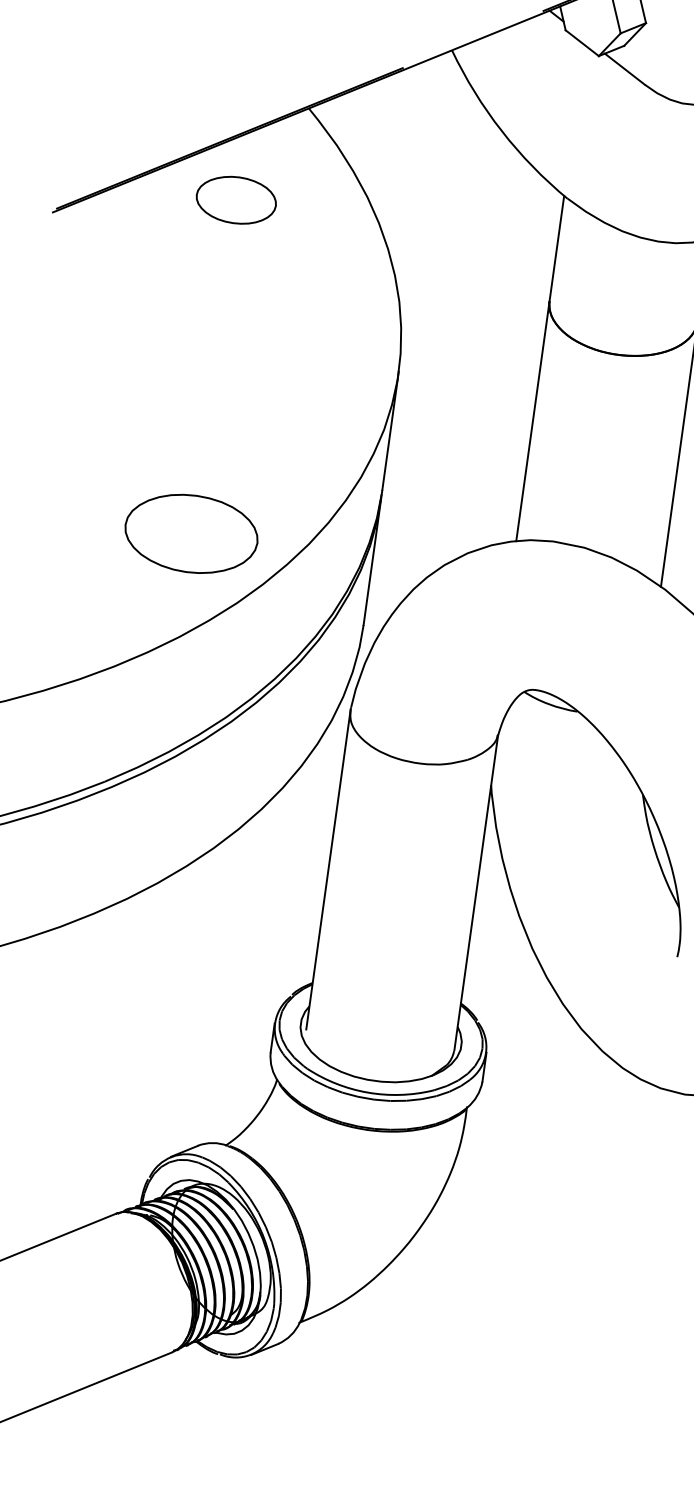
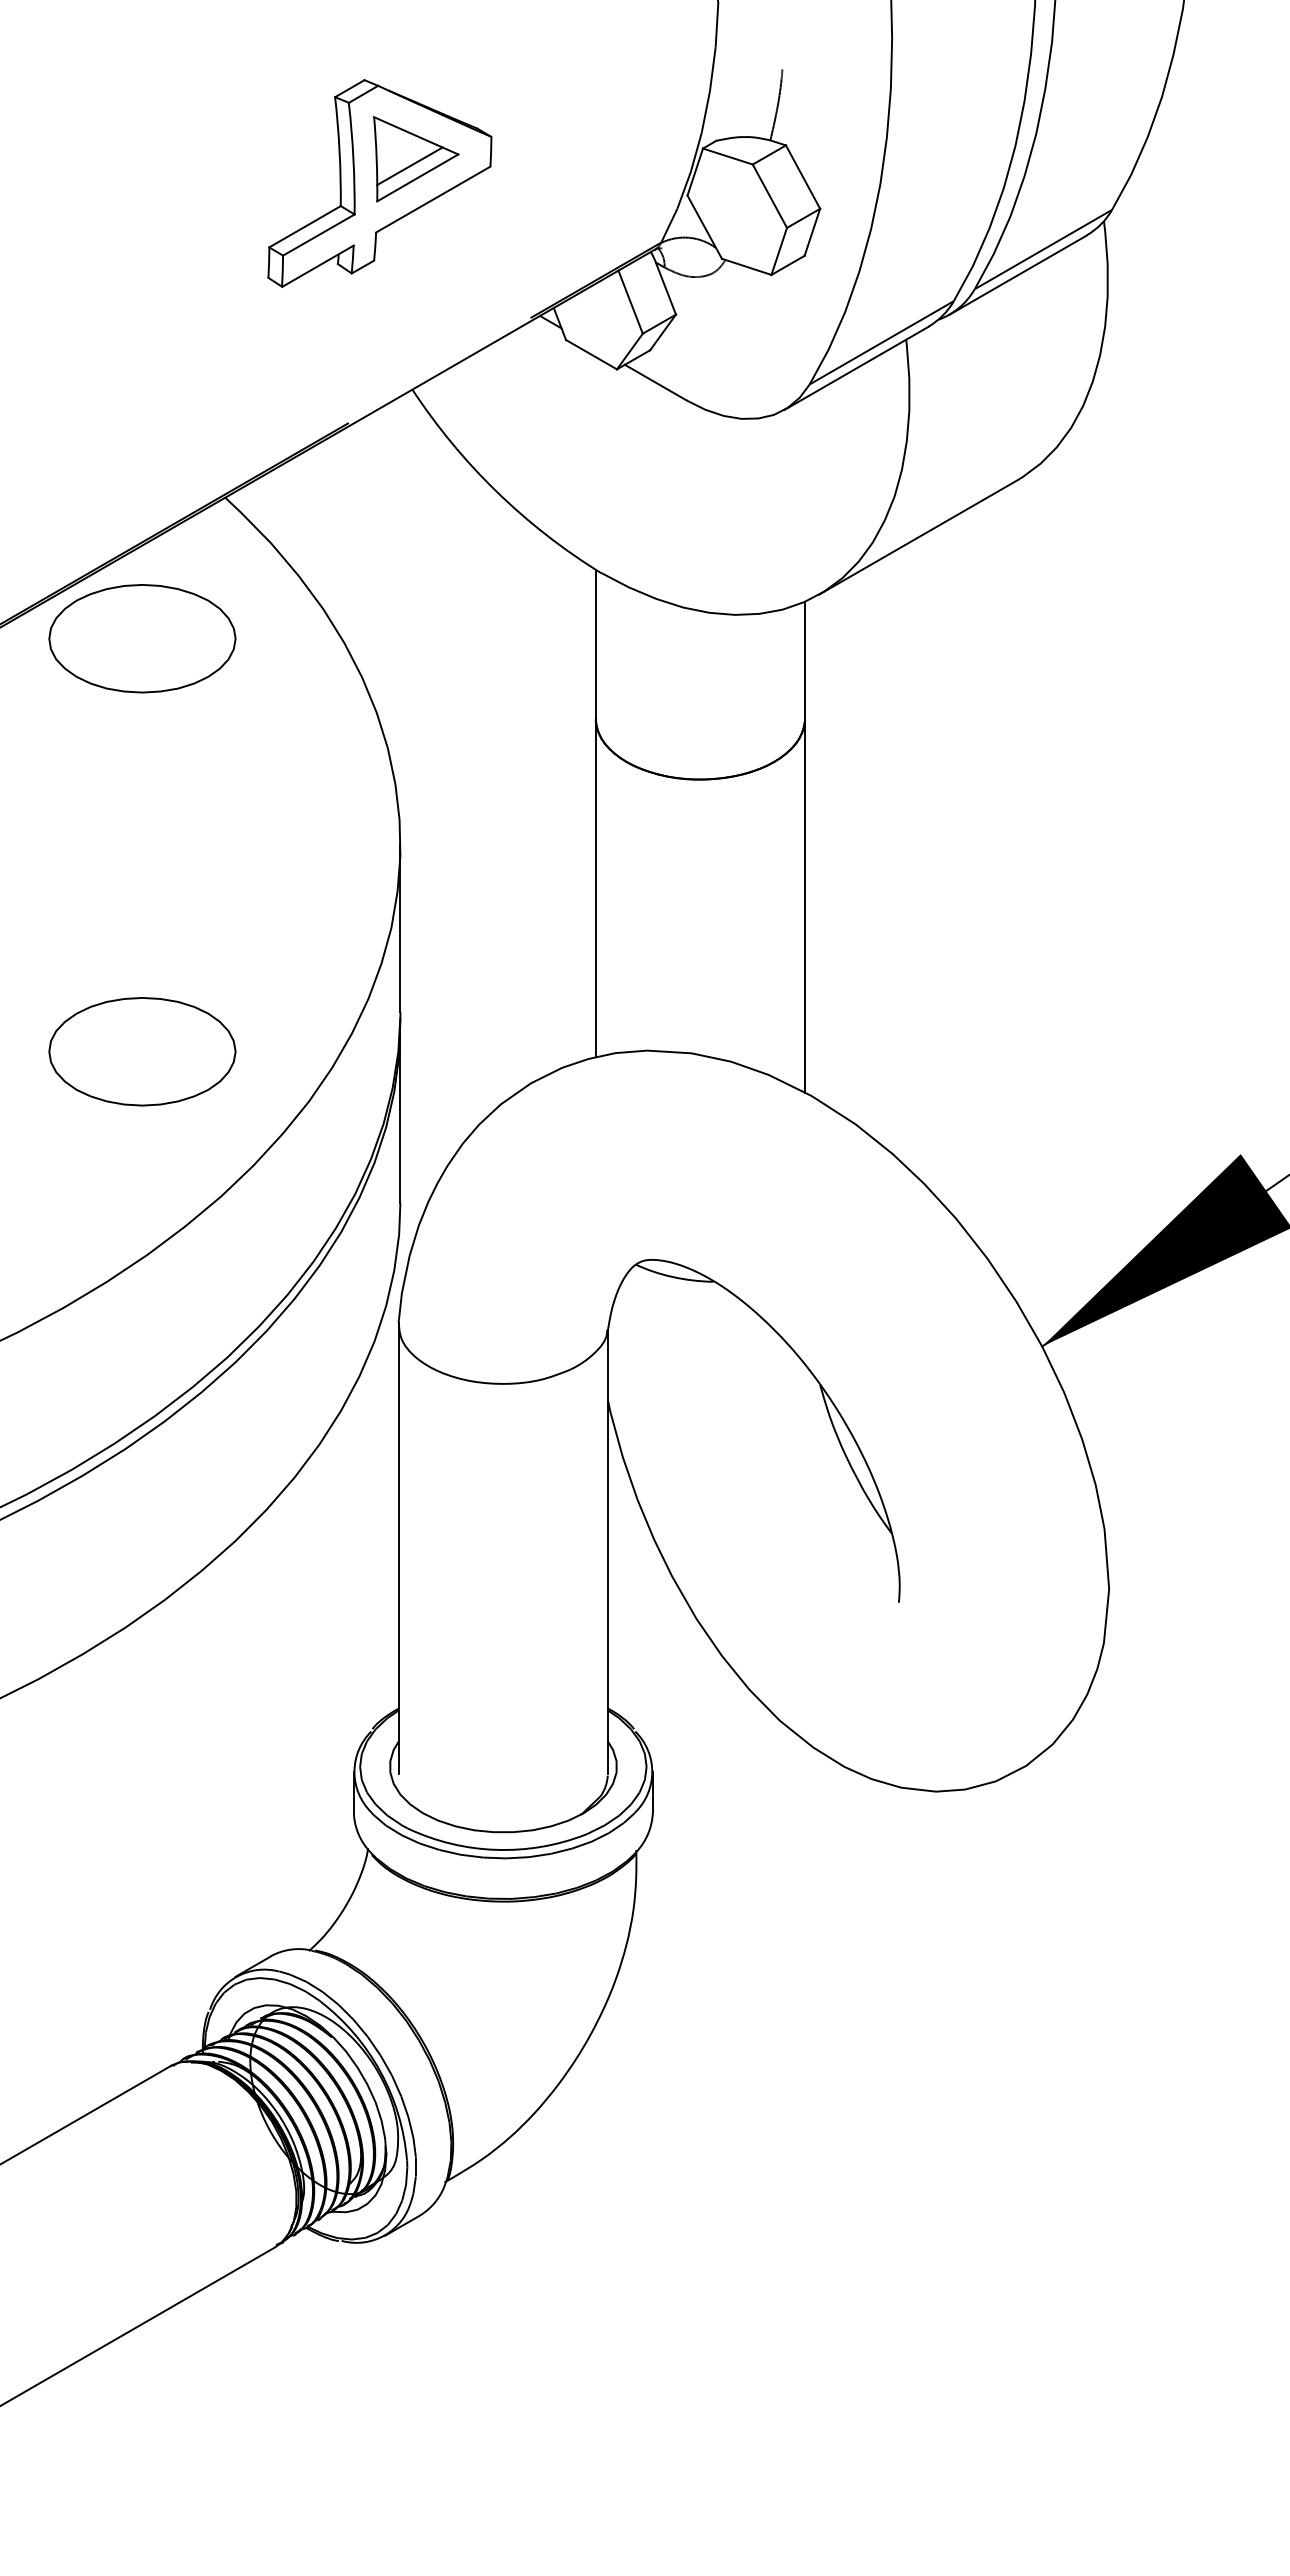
part: (236, 200) -> (142, 638), size x1.67
part: (191, 533) -> (142, 1051), moved

